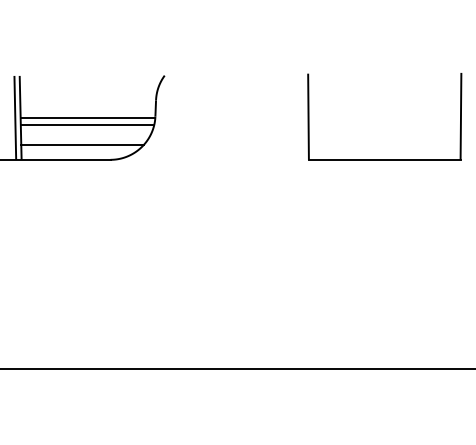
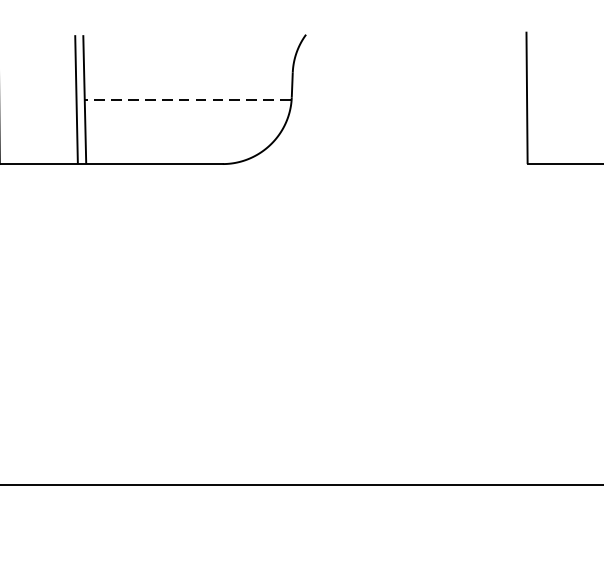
line: (87, 118) -> (187, 100), solid -> dashed
line: (86, 125) -> (185, 111), removed
line: (82, 144) -> (179, 140), removed

